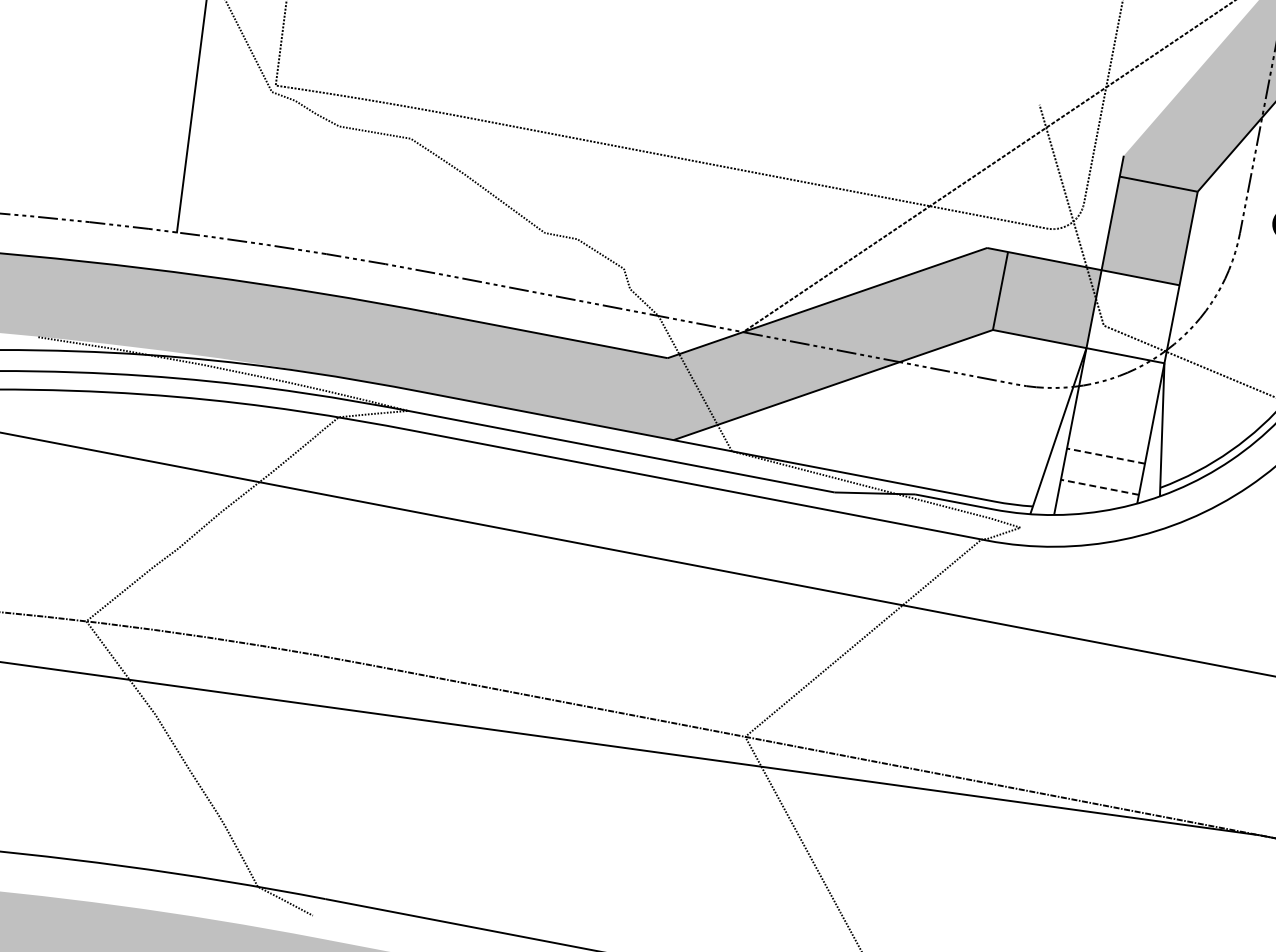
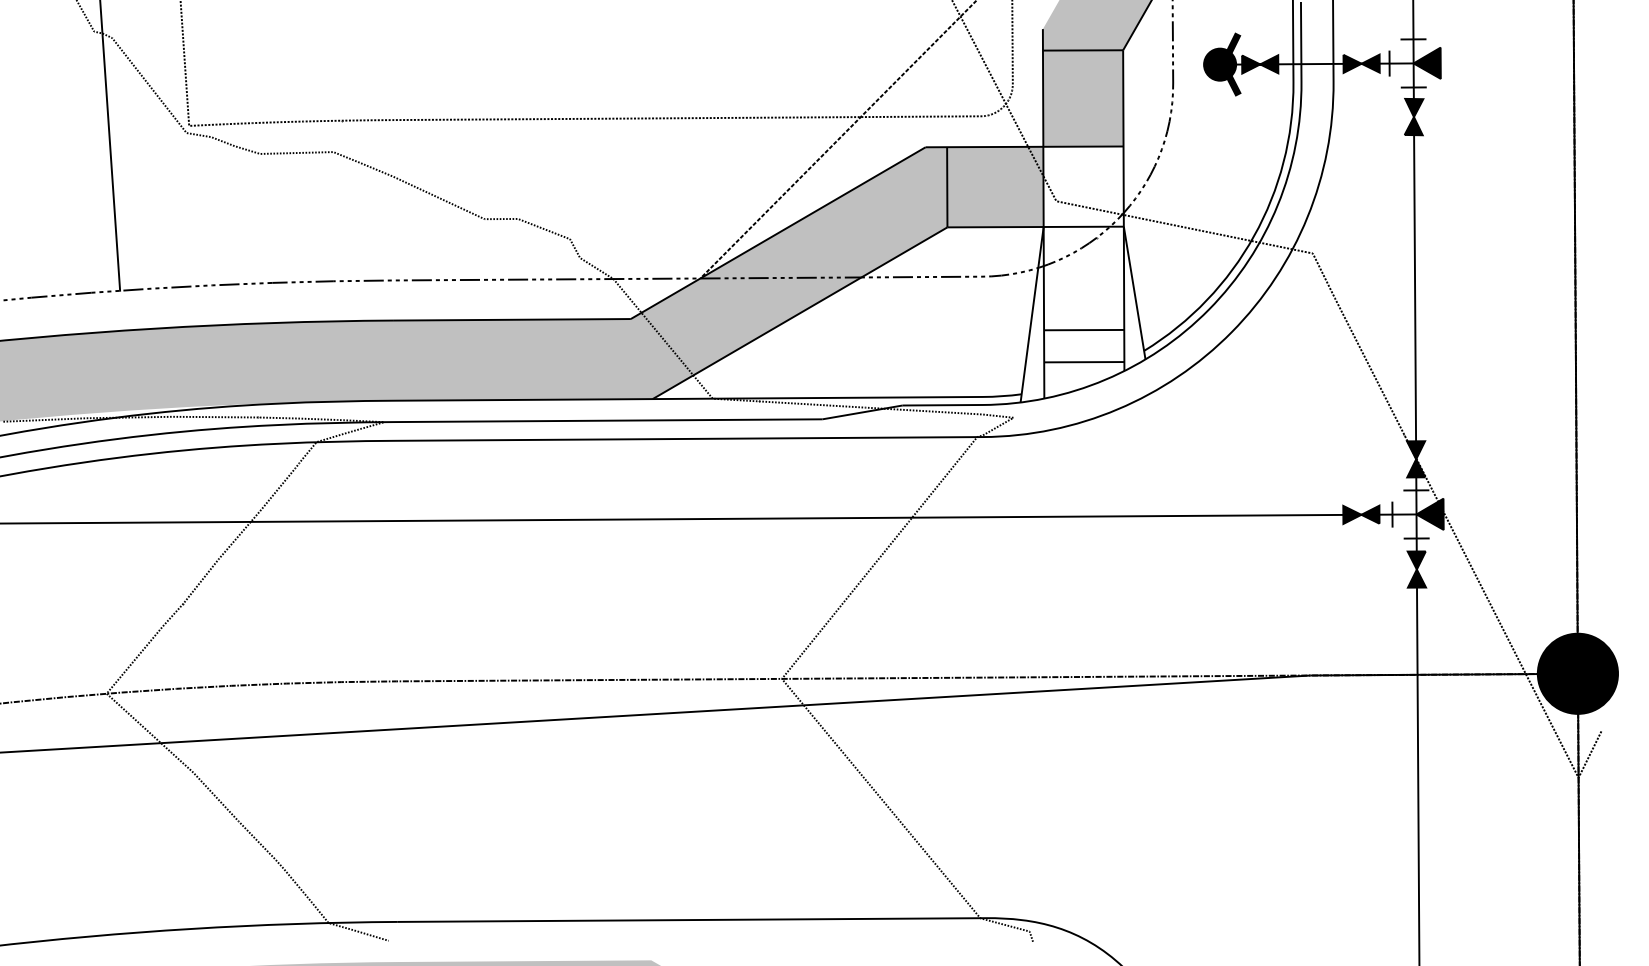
line: (1105, 456) -> (1083, 330), dashed -> solid
line: (1099, 487) -> (1083, 362), dashed -> solid

